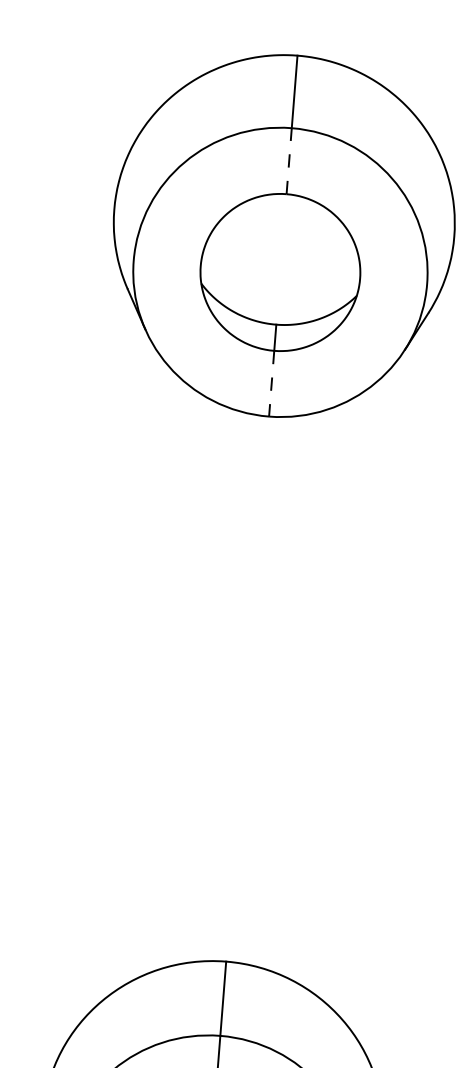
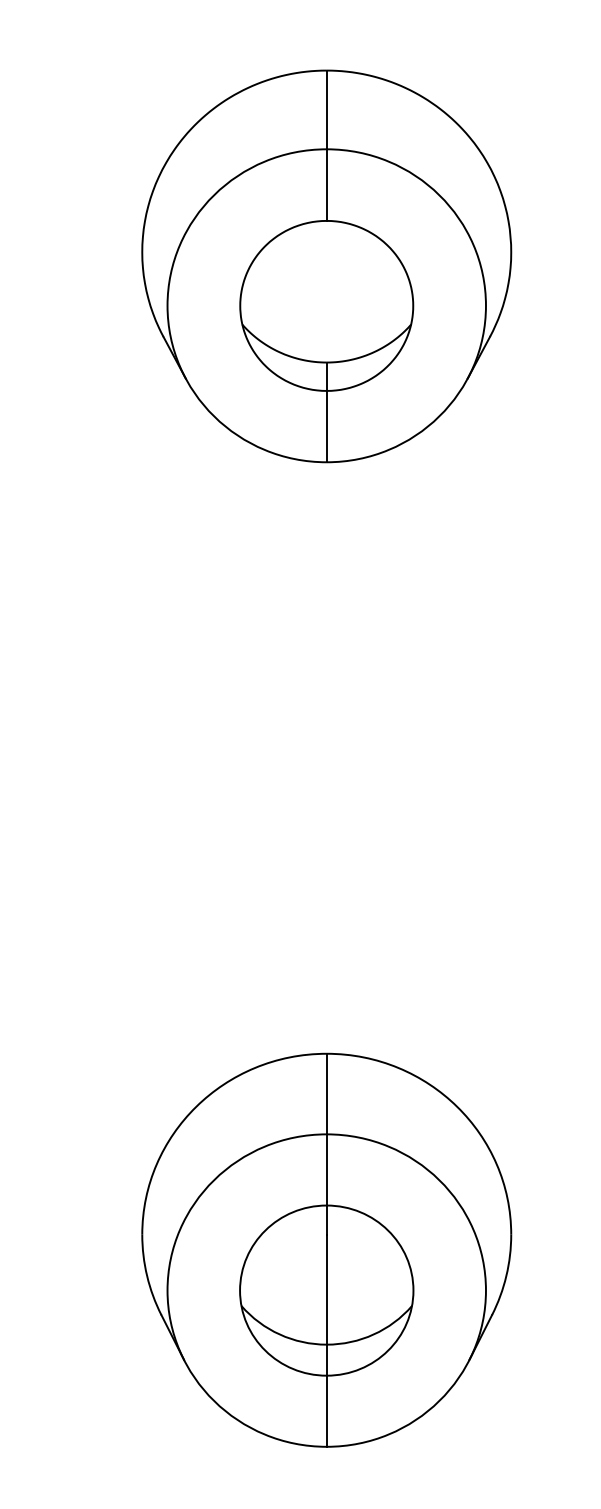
line: (288, 161) -> (326, 185), dashed -> solid
line: (271, 383) -> (326, 426), dashed -> solid

